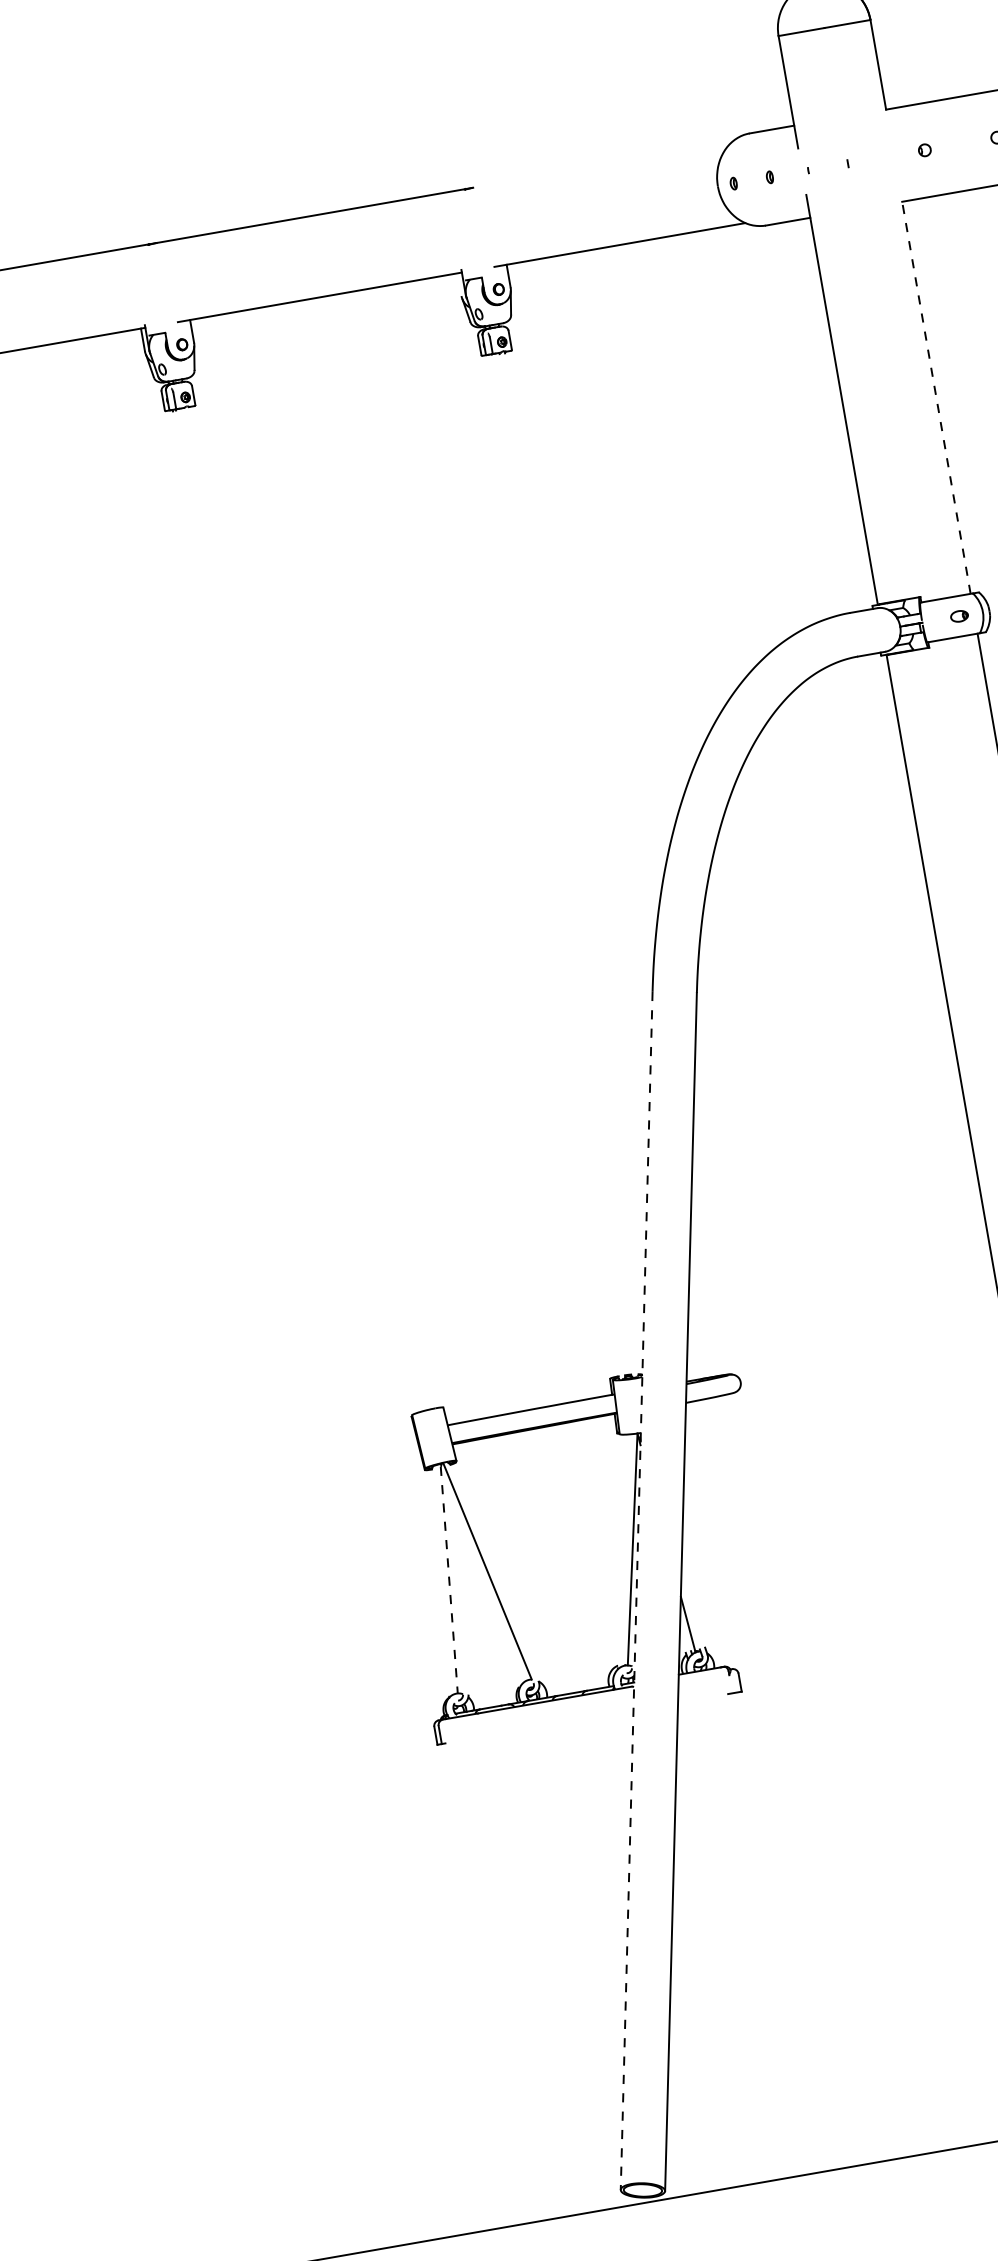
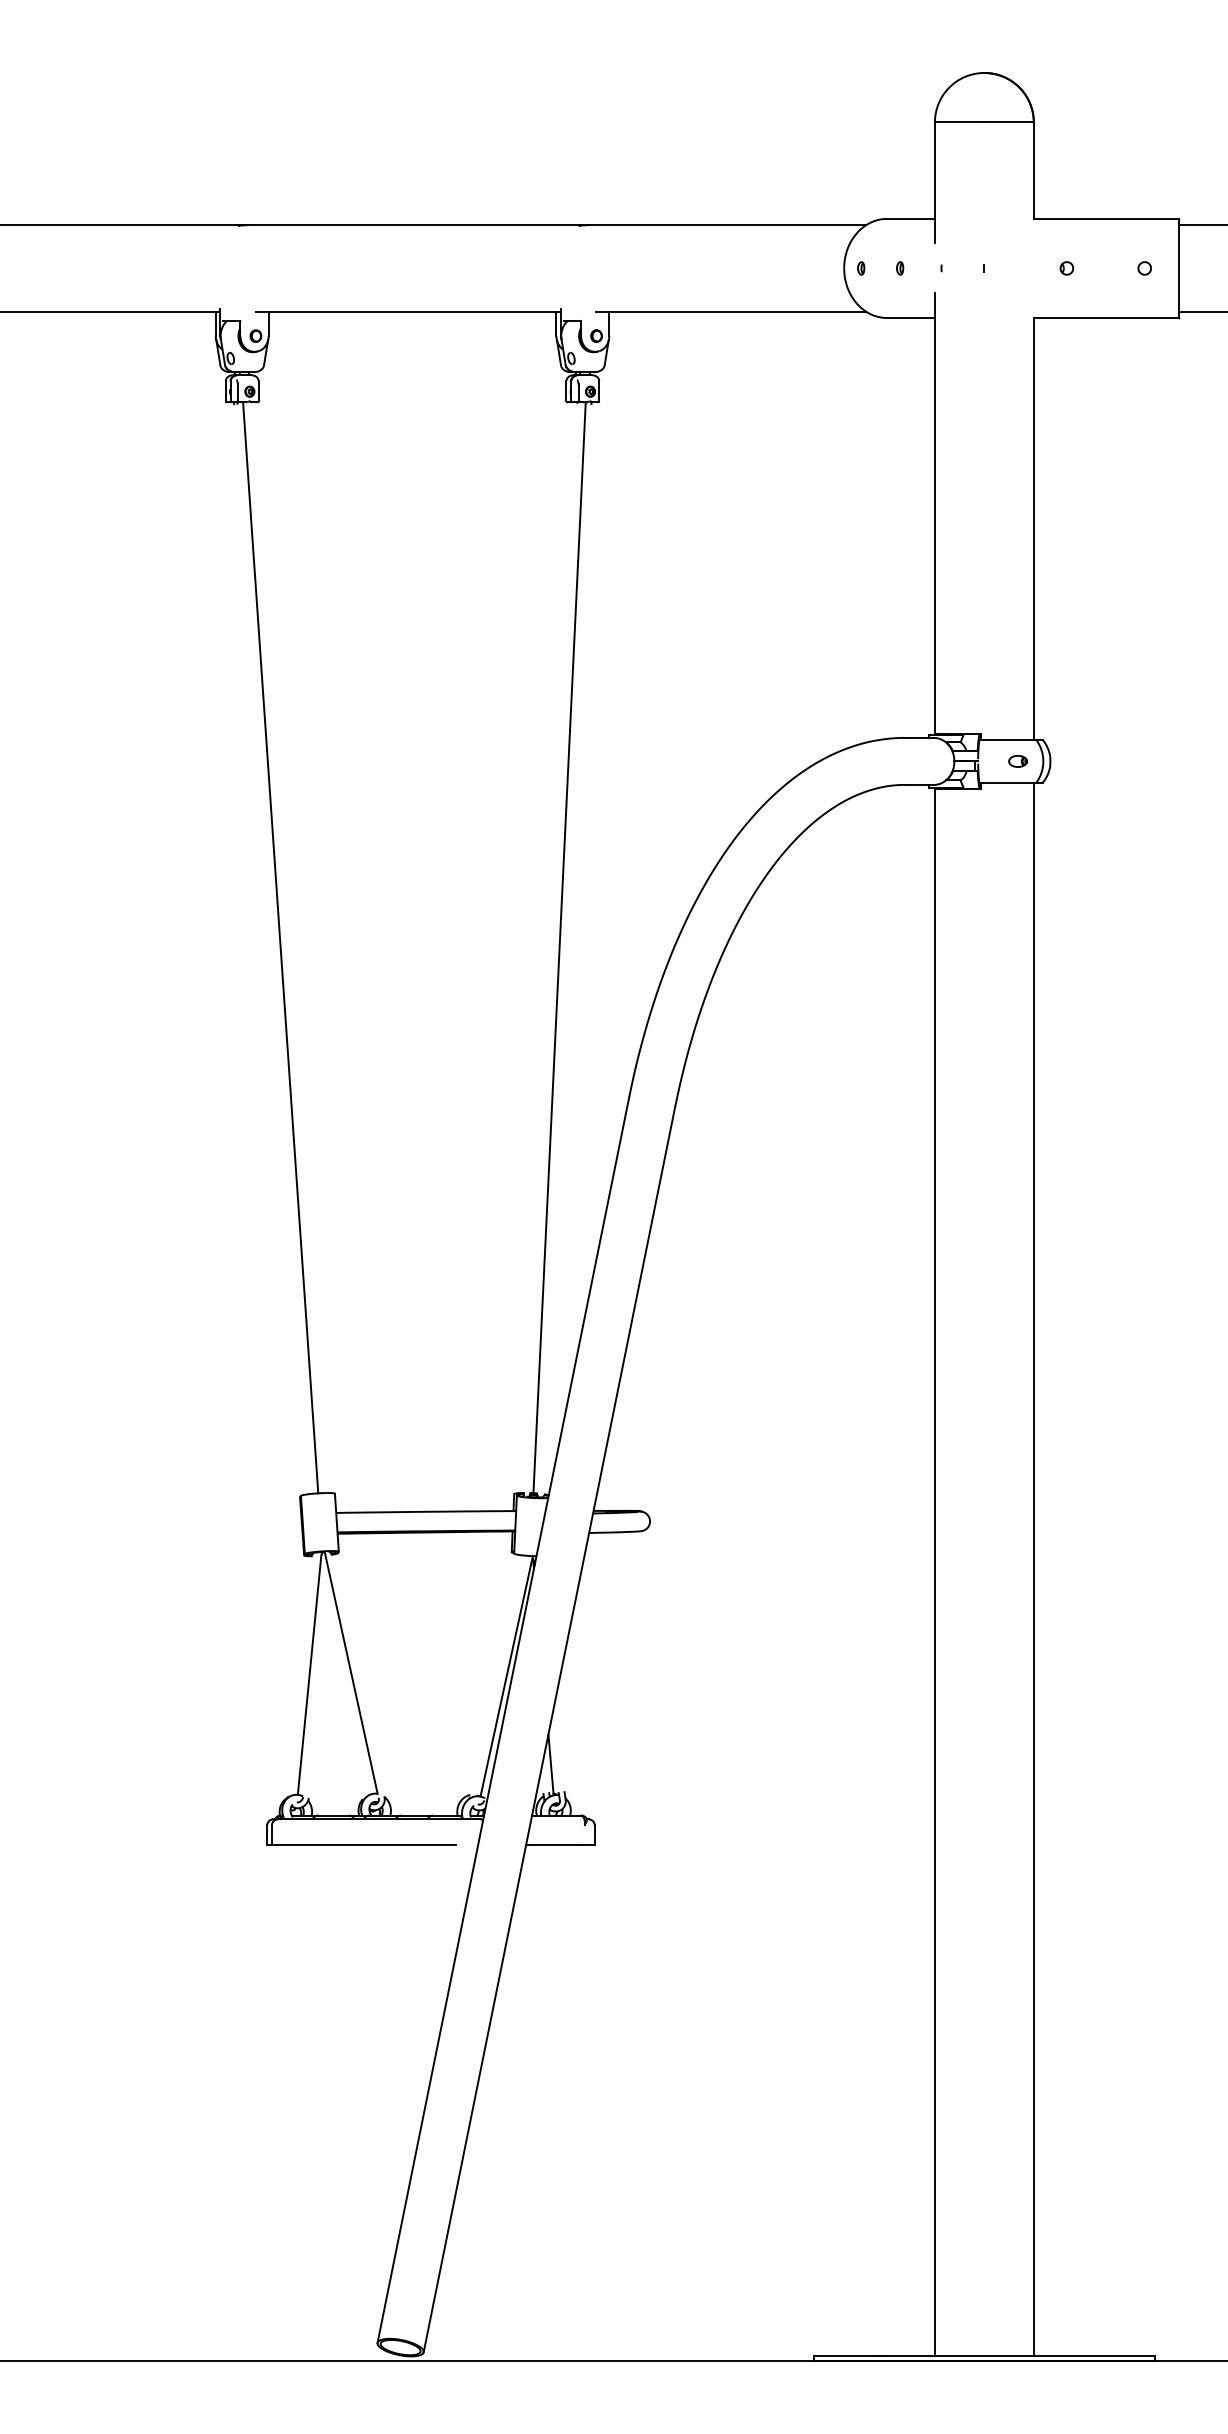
line: (602, 165) -> (727, 225), added
line: (459, 284) -> (556, 323), added
line: (936, 398) -> (1033, 529), dashed -> solid
line: (563, 865) -> (559, 949), added
line: (304, 909) -> (280, 948), added
line: (449, 1580) -> (309, 1675), dashed -> solid
line: (636, 1591) -> (503, 1720), dashed -> solid
line: (703, 1698) -> (553, 1844), added
line: (528, 1728) -> (365, 1844), added

